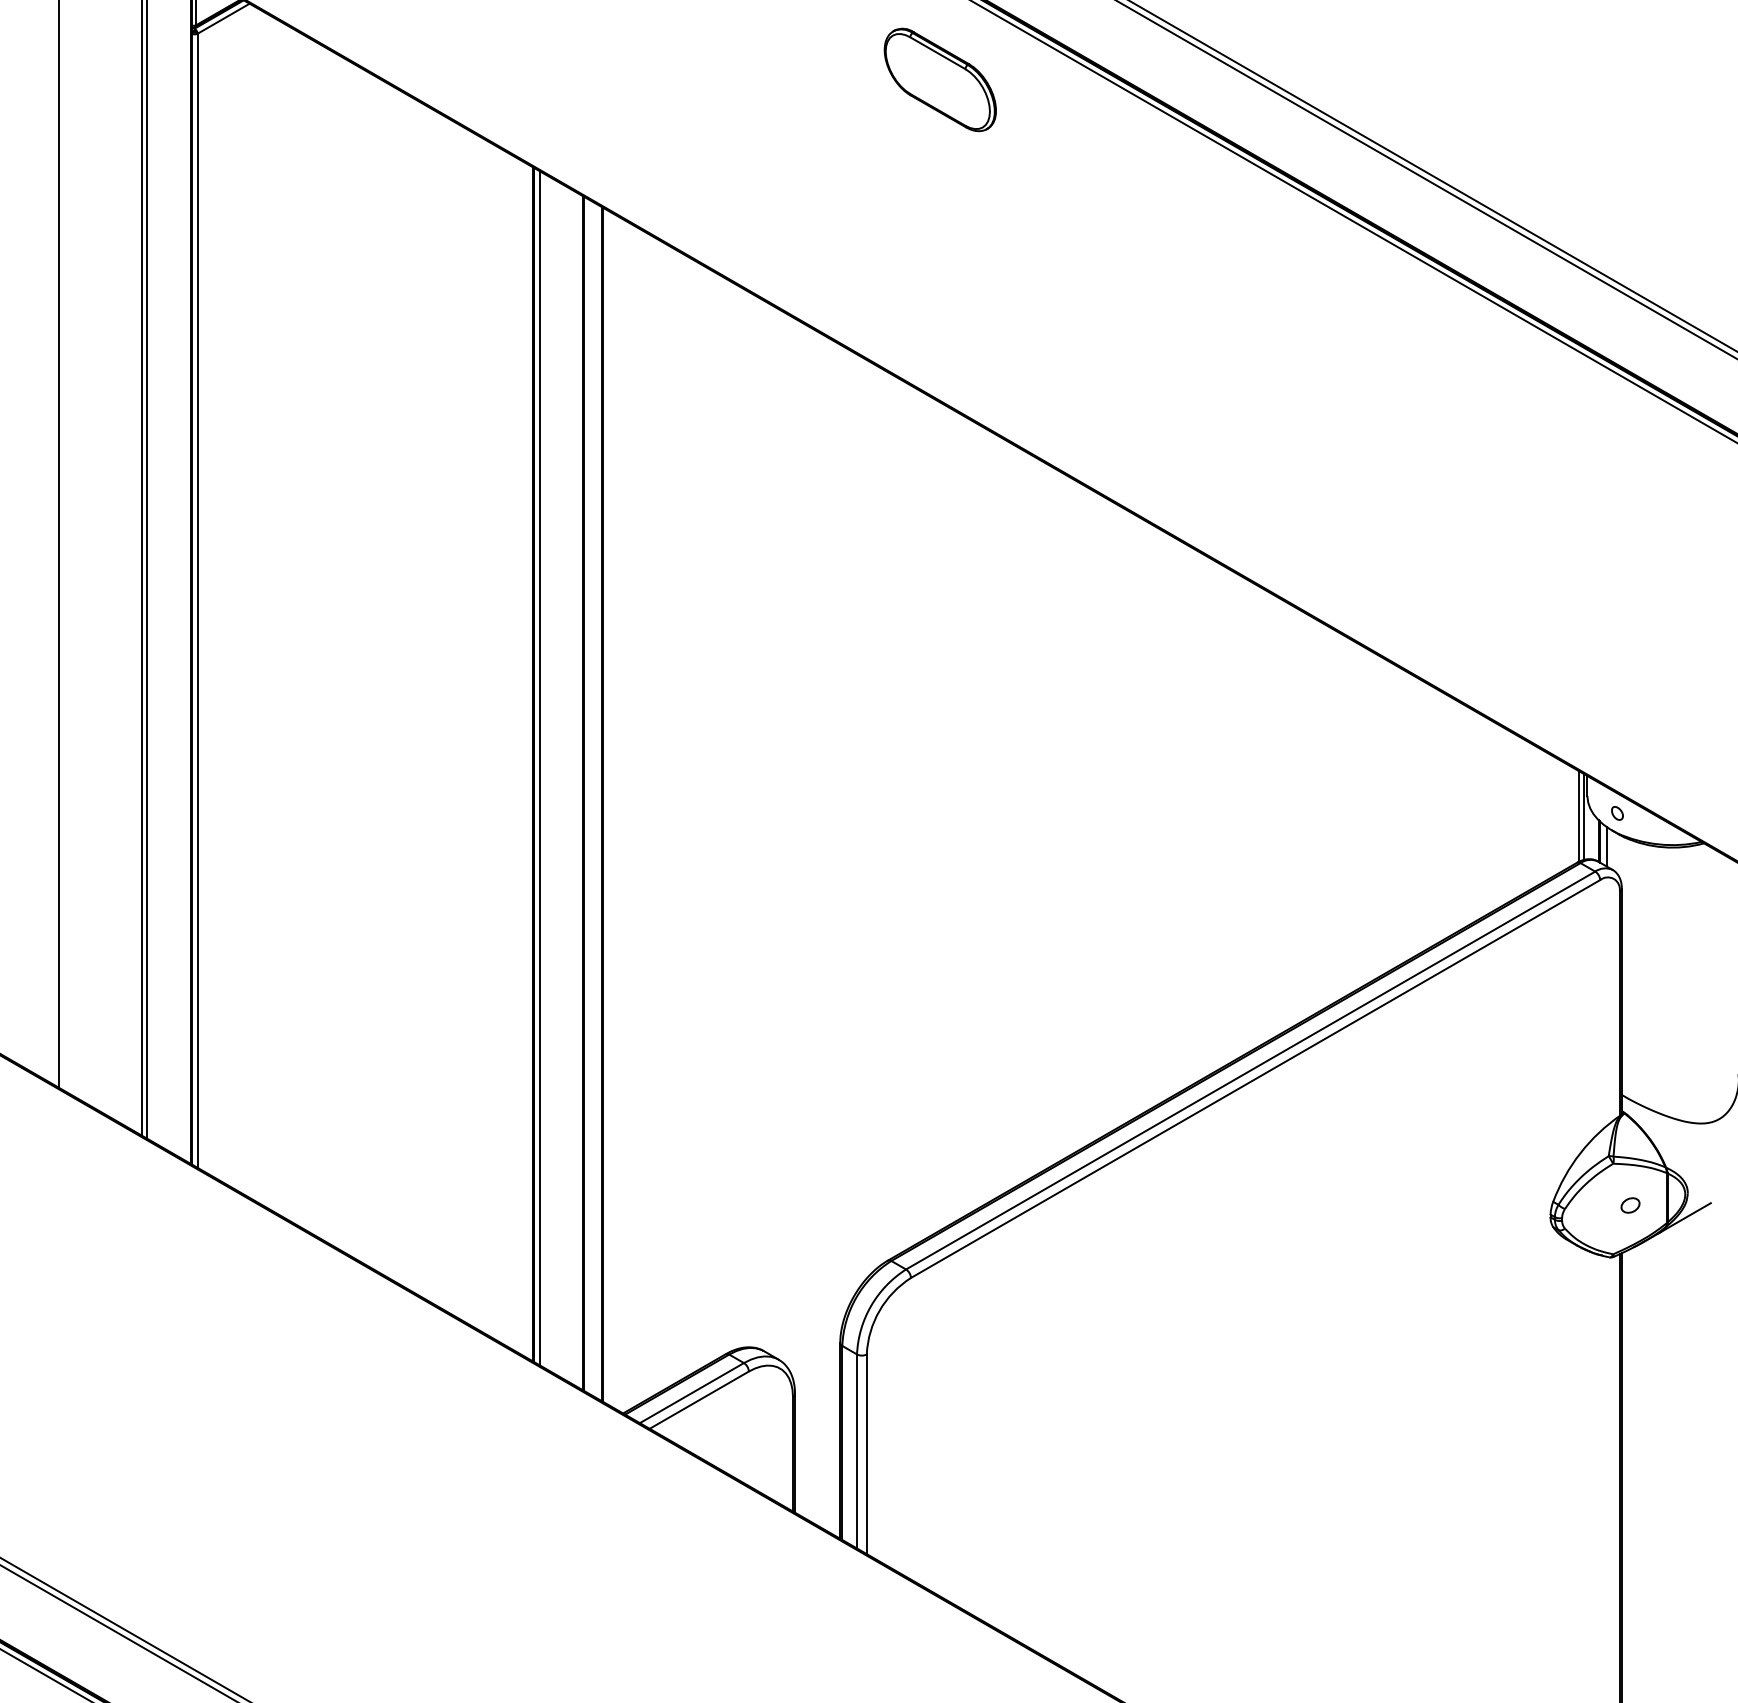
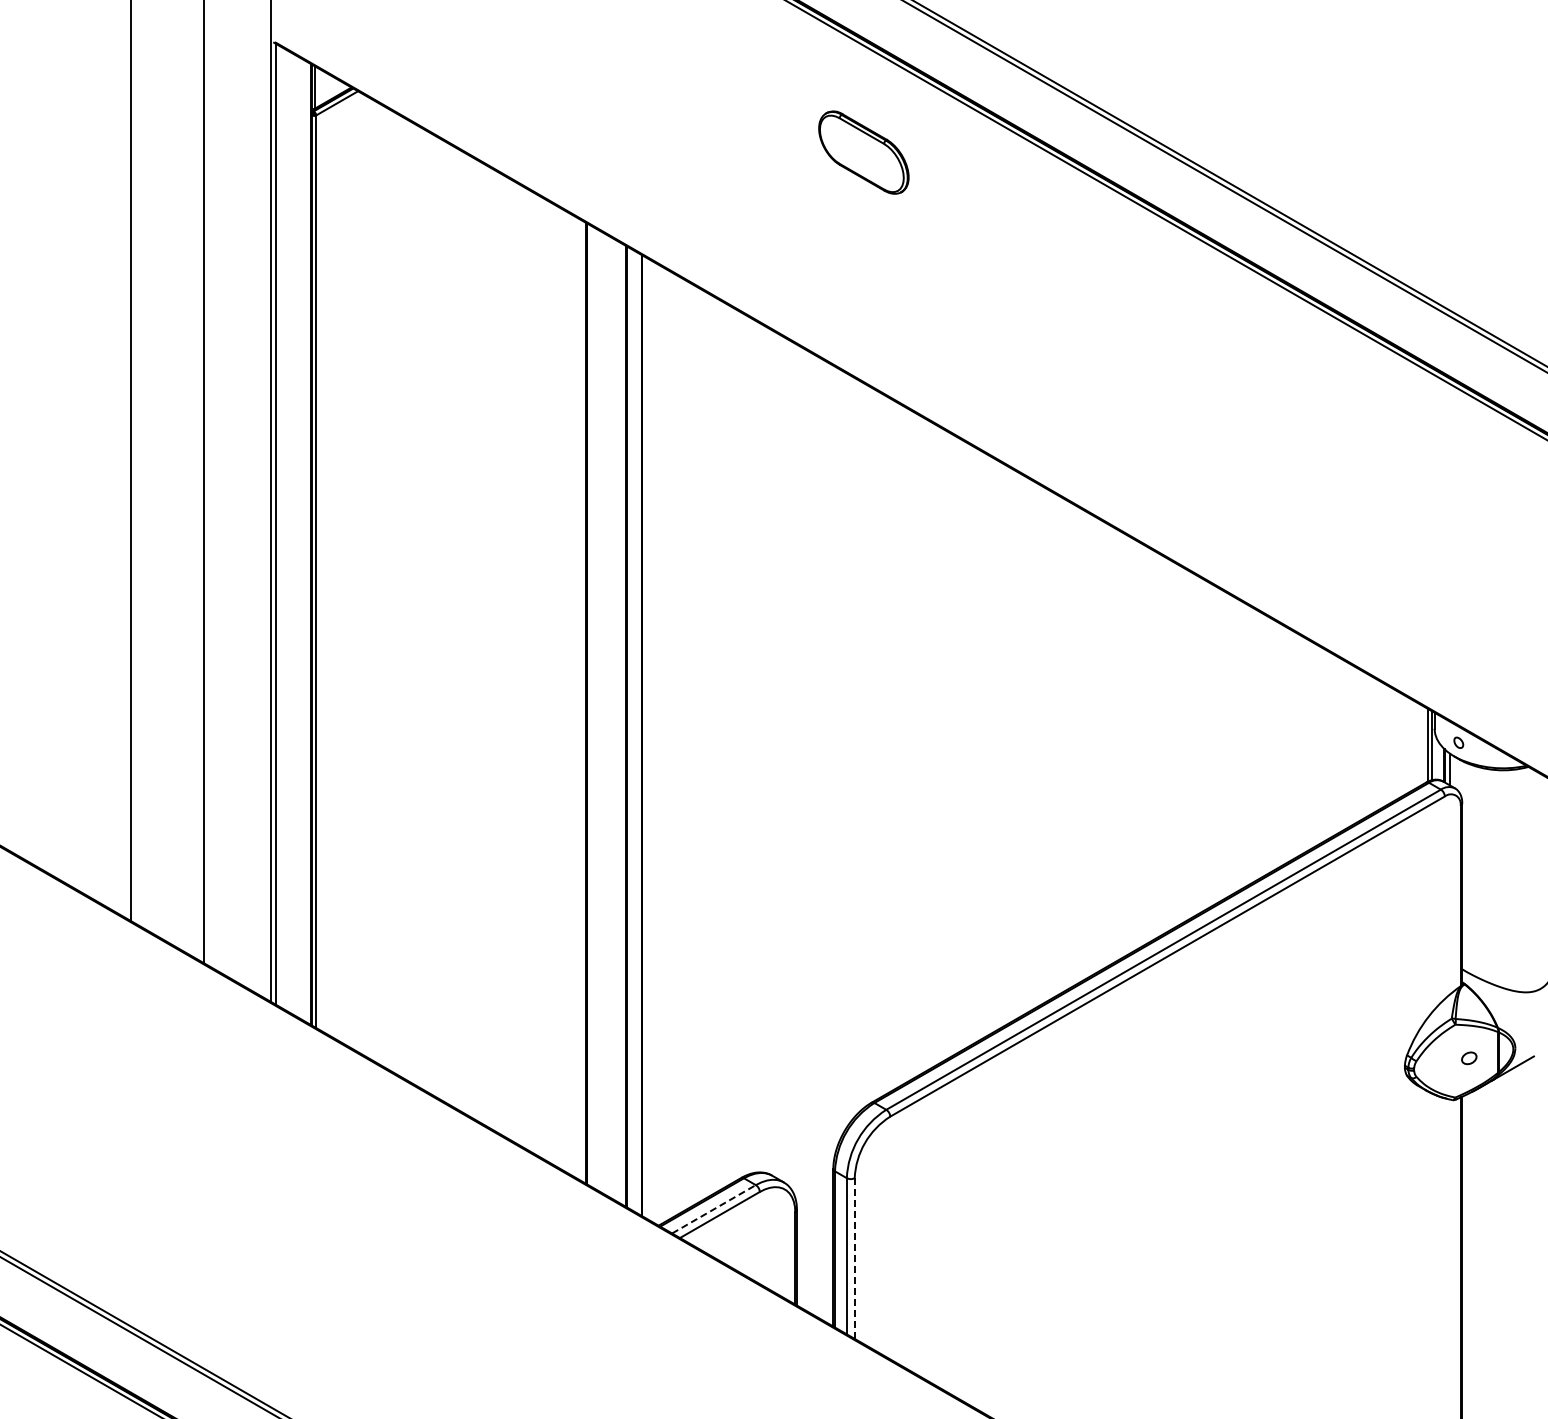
part: (939, 79) -> (863, 152), moved
line: (539, 767) -> (591, 705), removed
line: (692, 1393) -> (714, 1209), solid -> dashed
line: (866, 1455) -> (854, 1259), solid -> dashed

